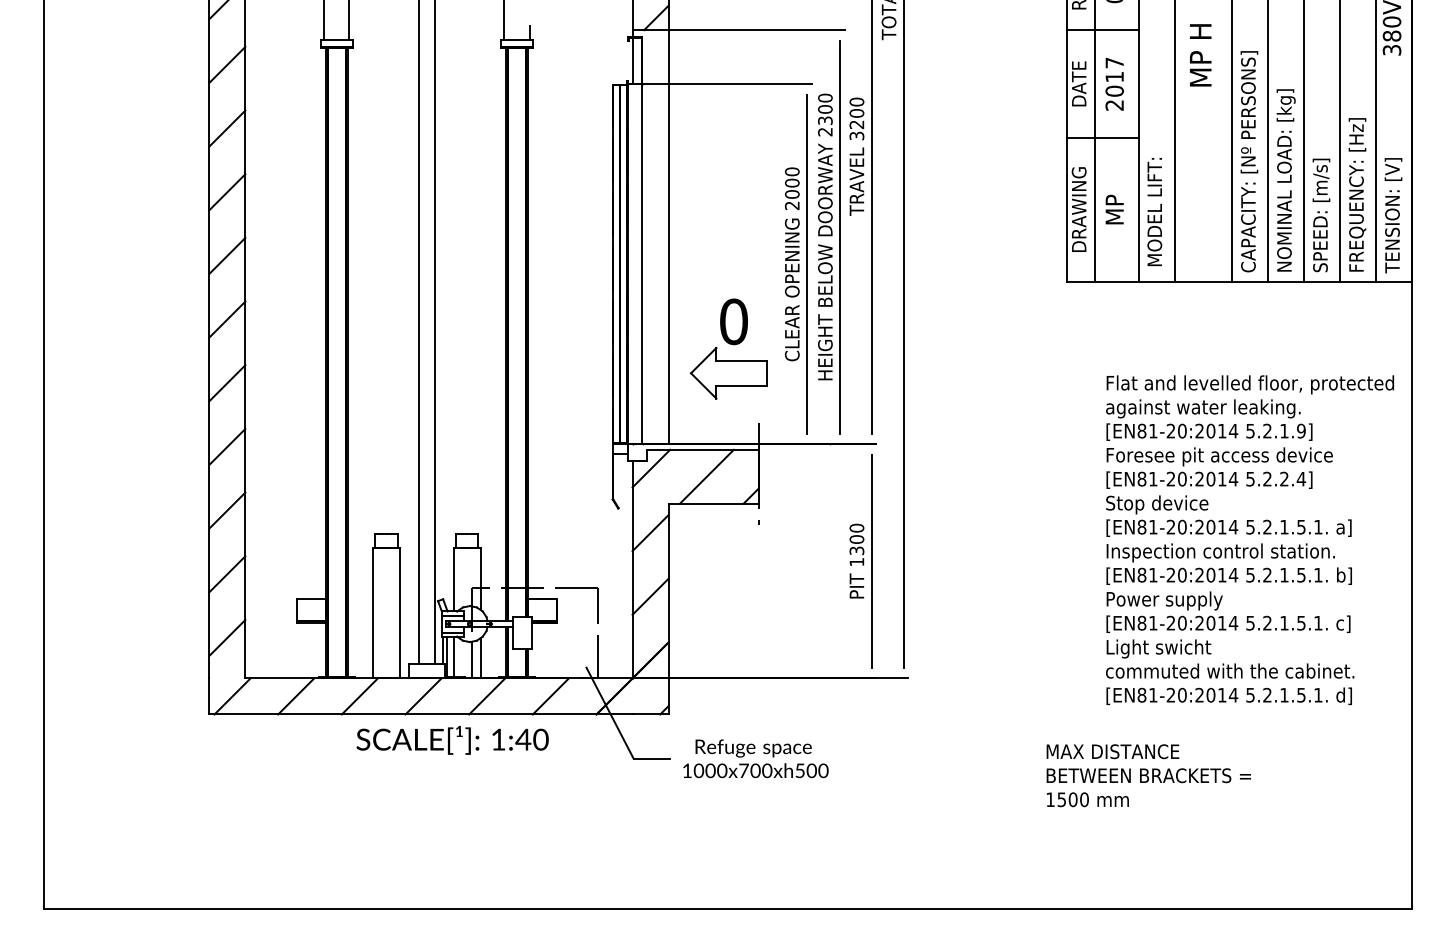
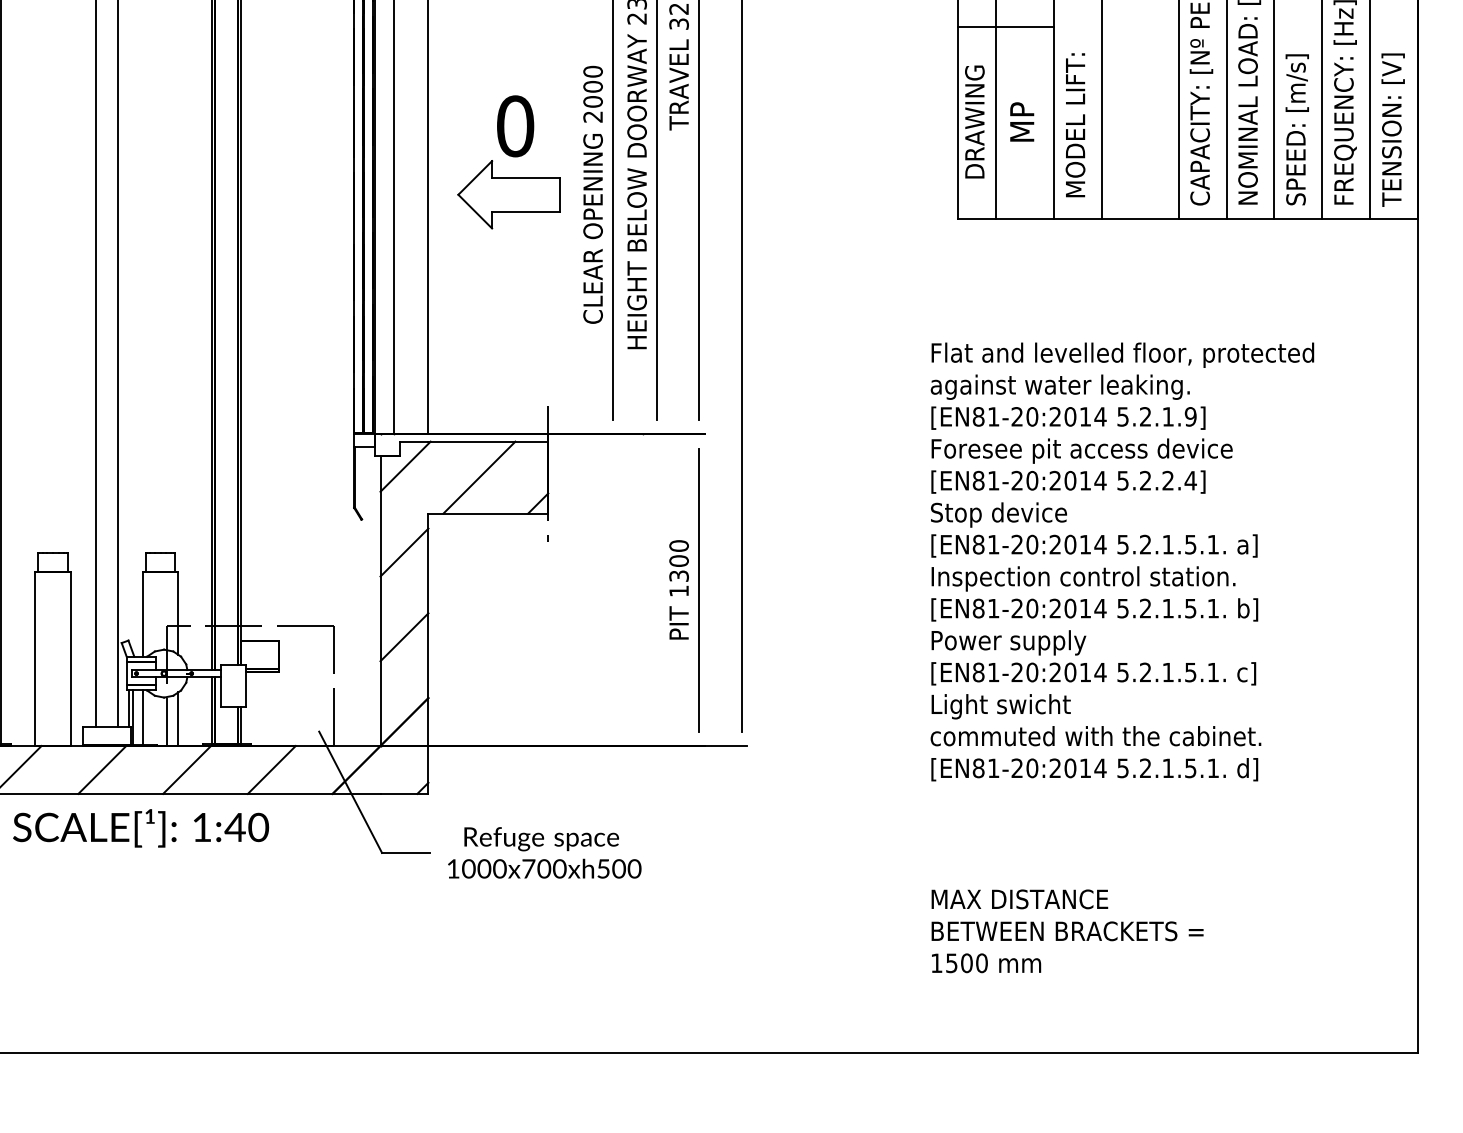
part: (728, 348) -> (508, 161), moved
text: (1249, 539) -> (1121, 561), moved
text: (1148, 775) -> (1067, 931), moved

